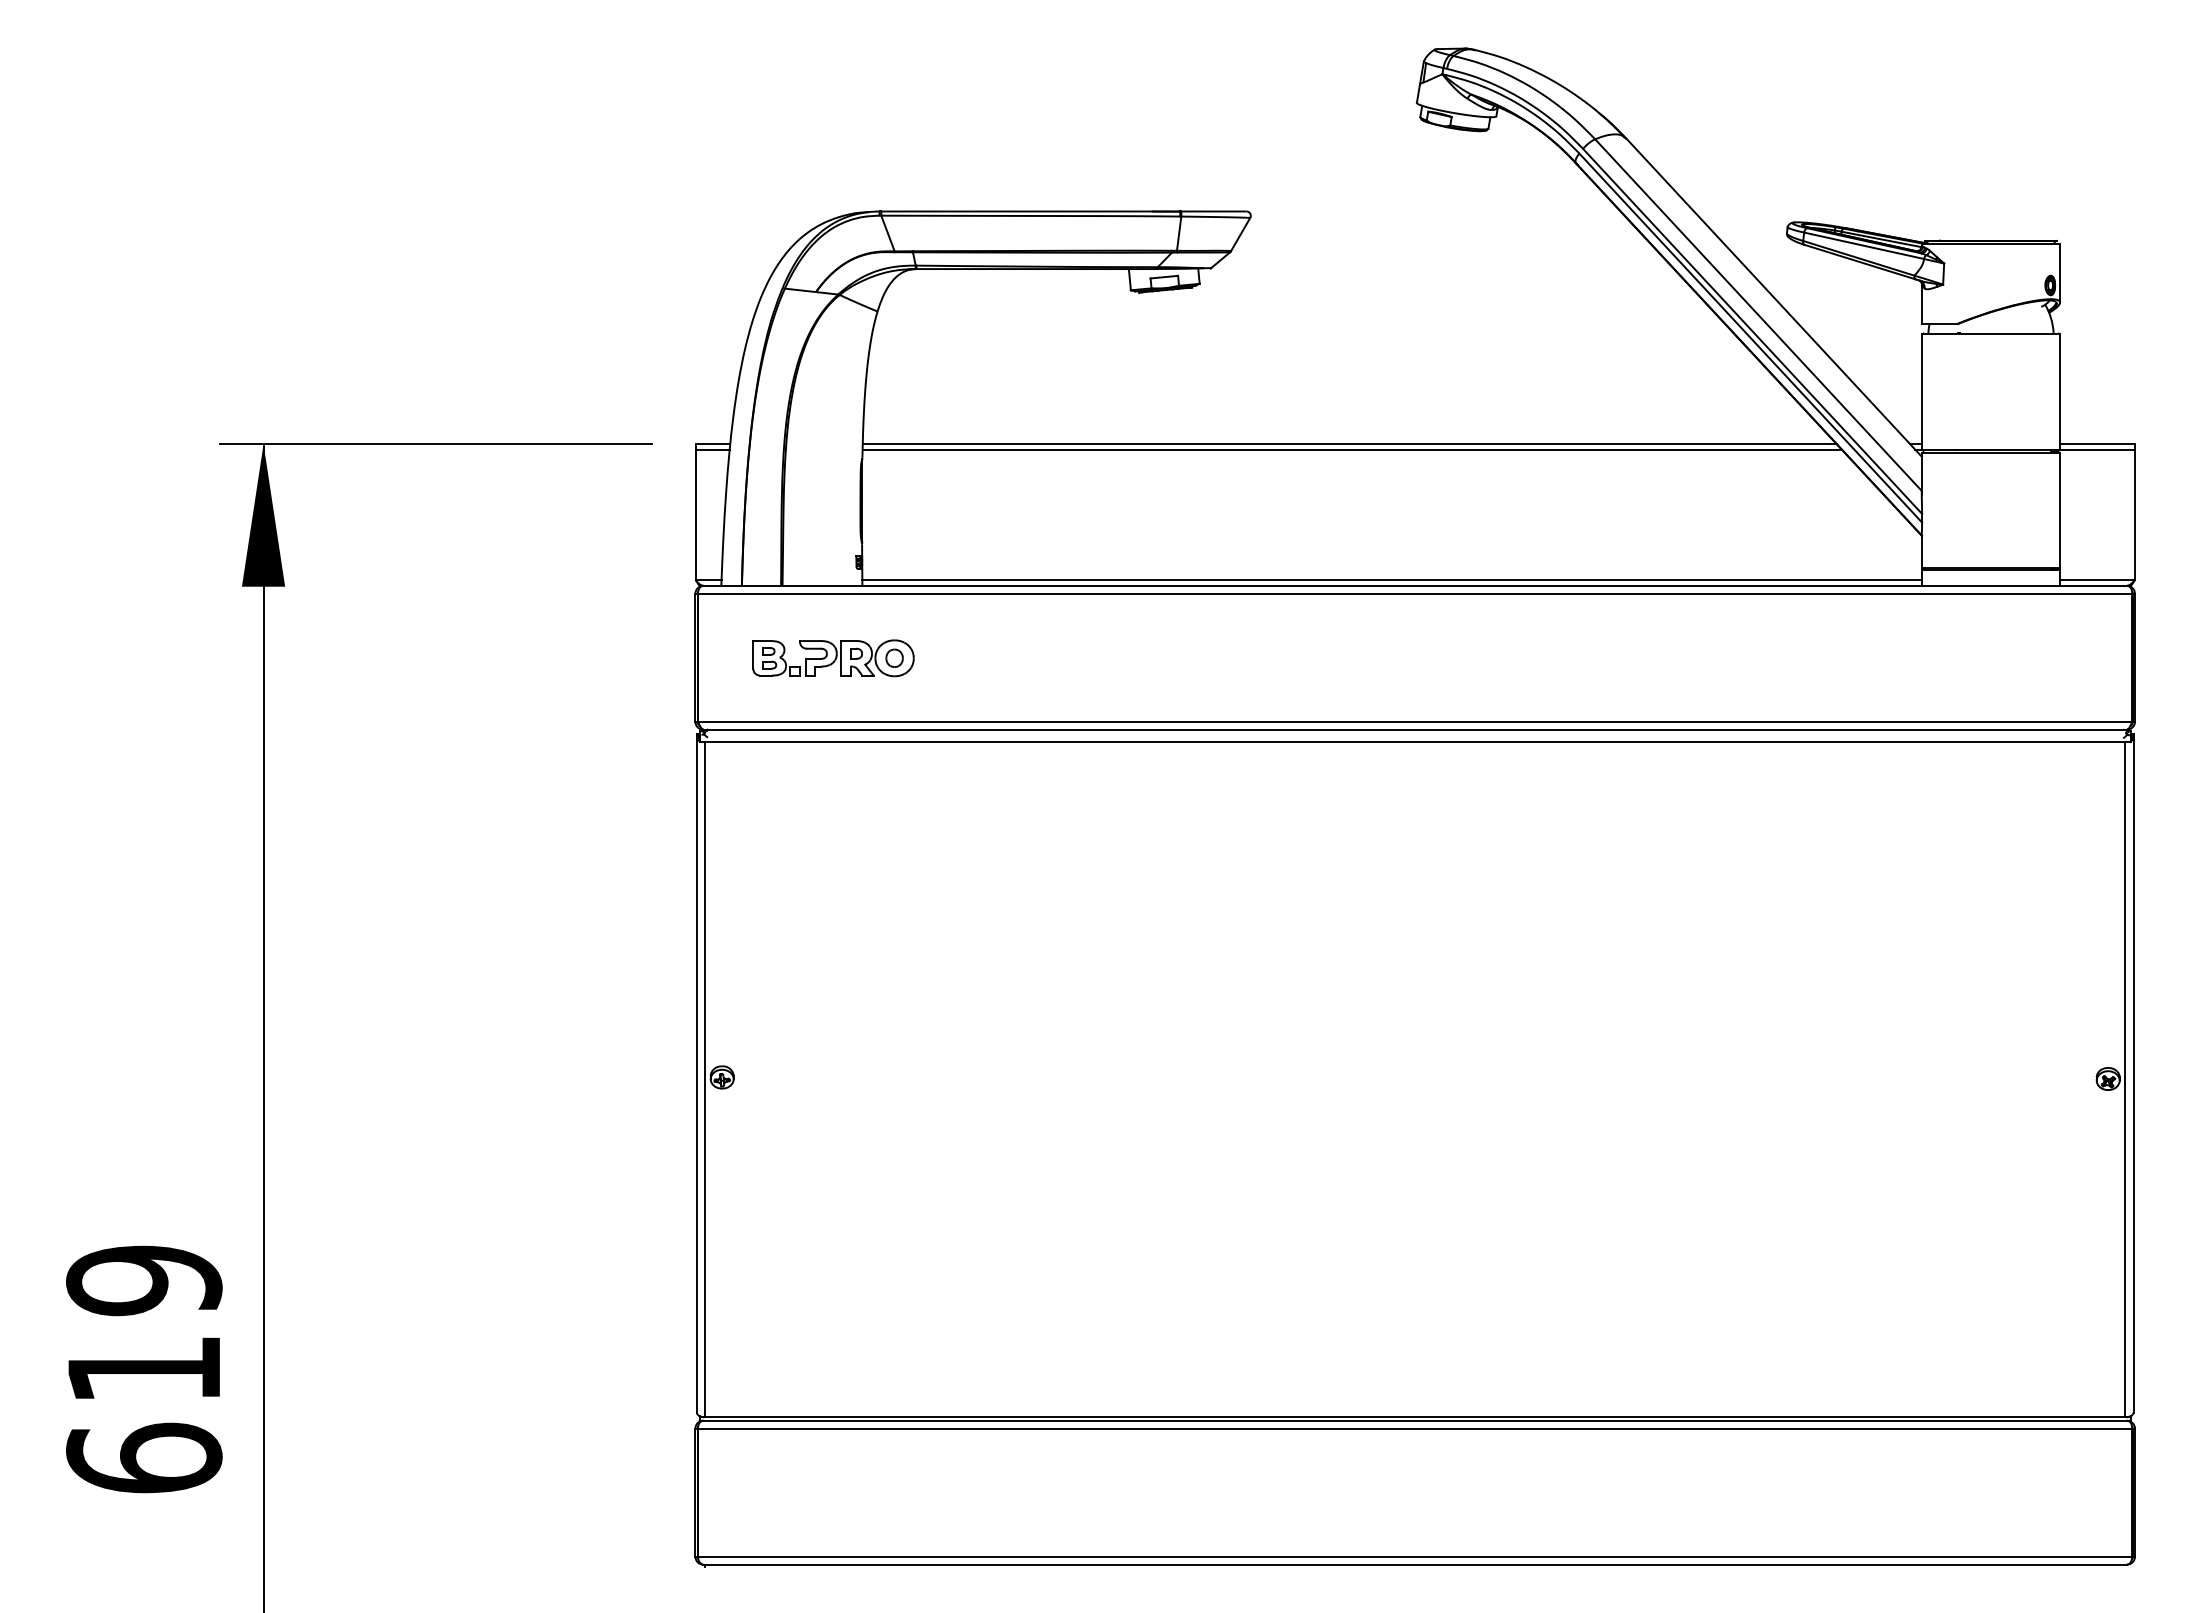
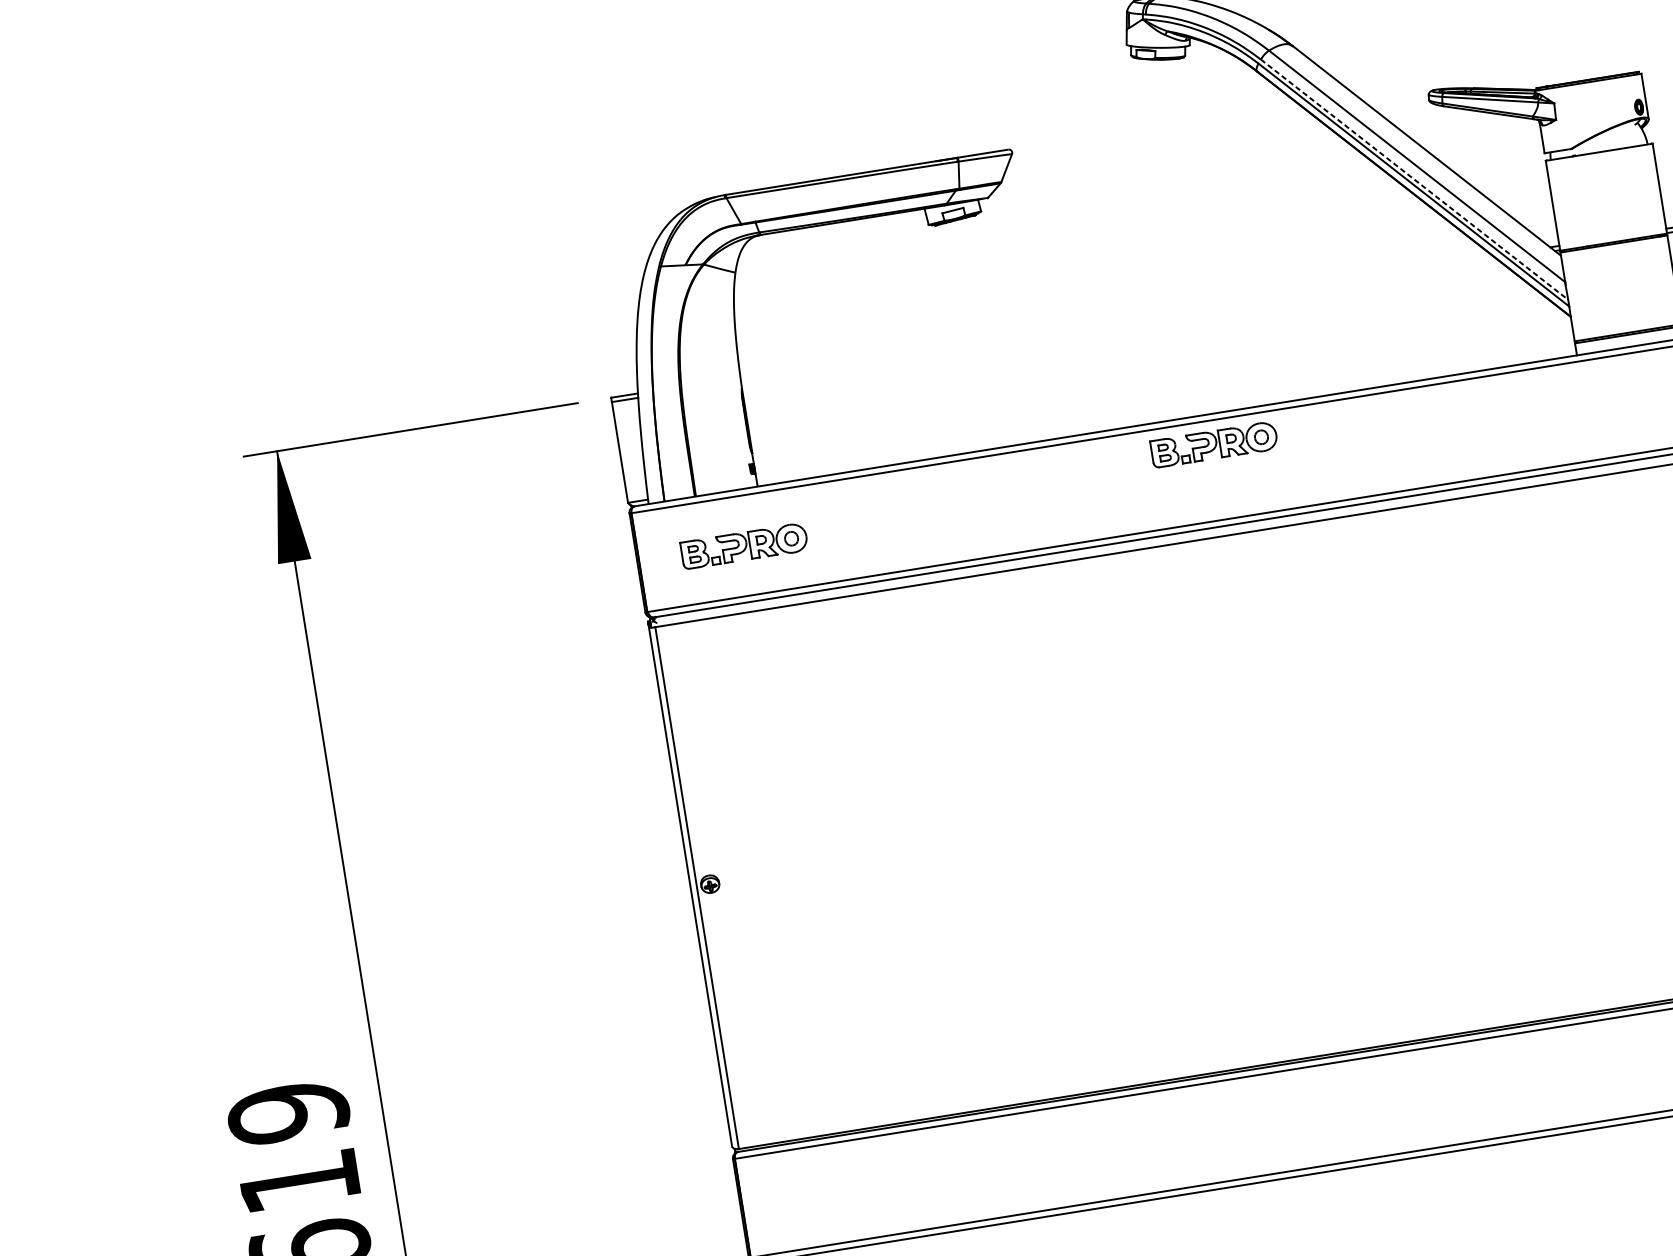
line: (1752, 331) -> (1414, 179), solid -> dashed
line: (1349, 444) -> (1116, 317), removed
line: (1351, 449) -> (1119, 320), removed
line: (1391, 580) -> (1166, 417), removed
part: (1446, 625) -> (1214, 445), added

